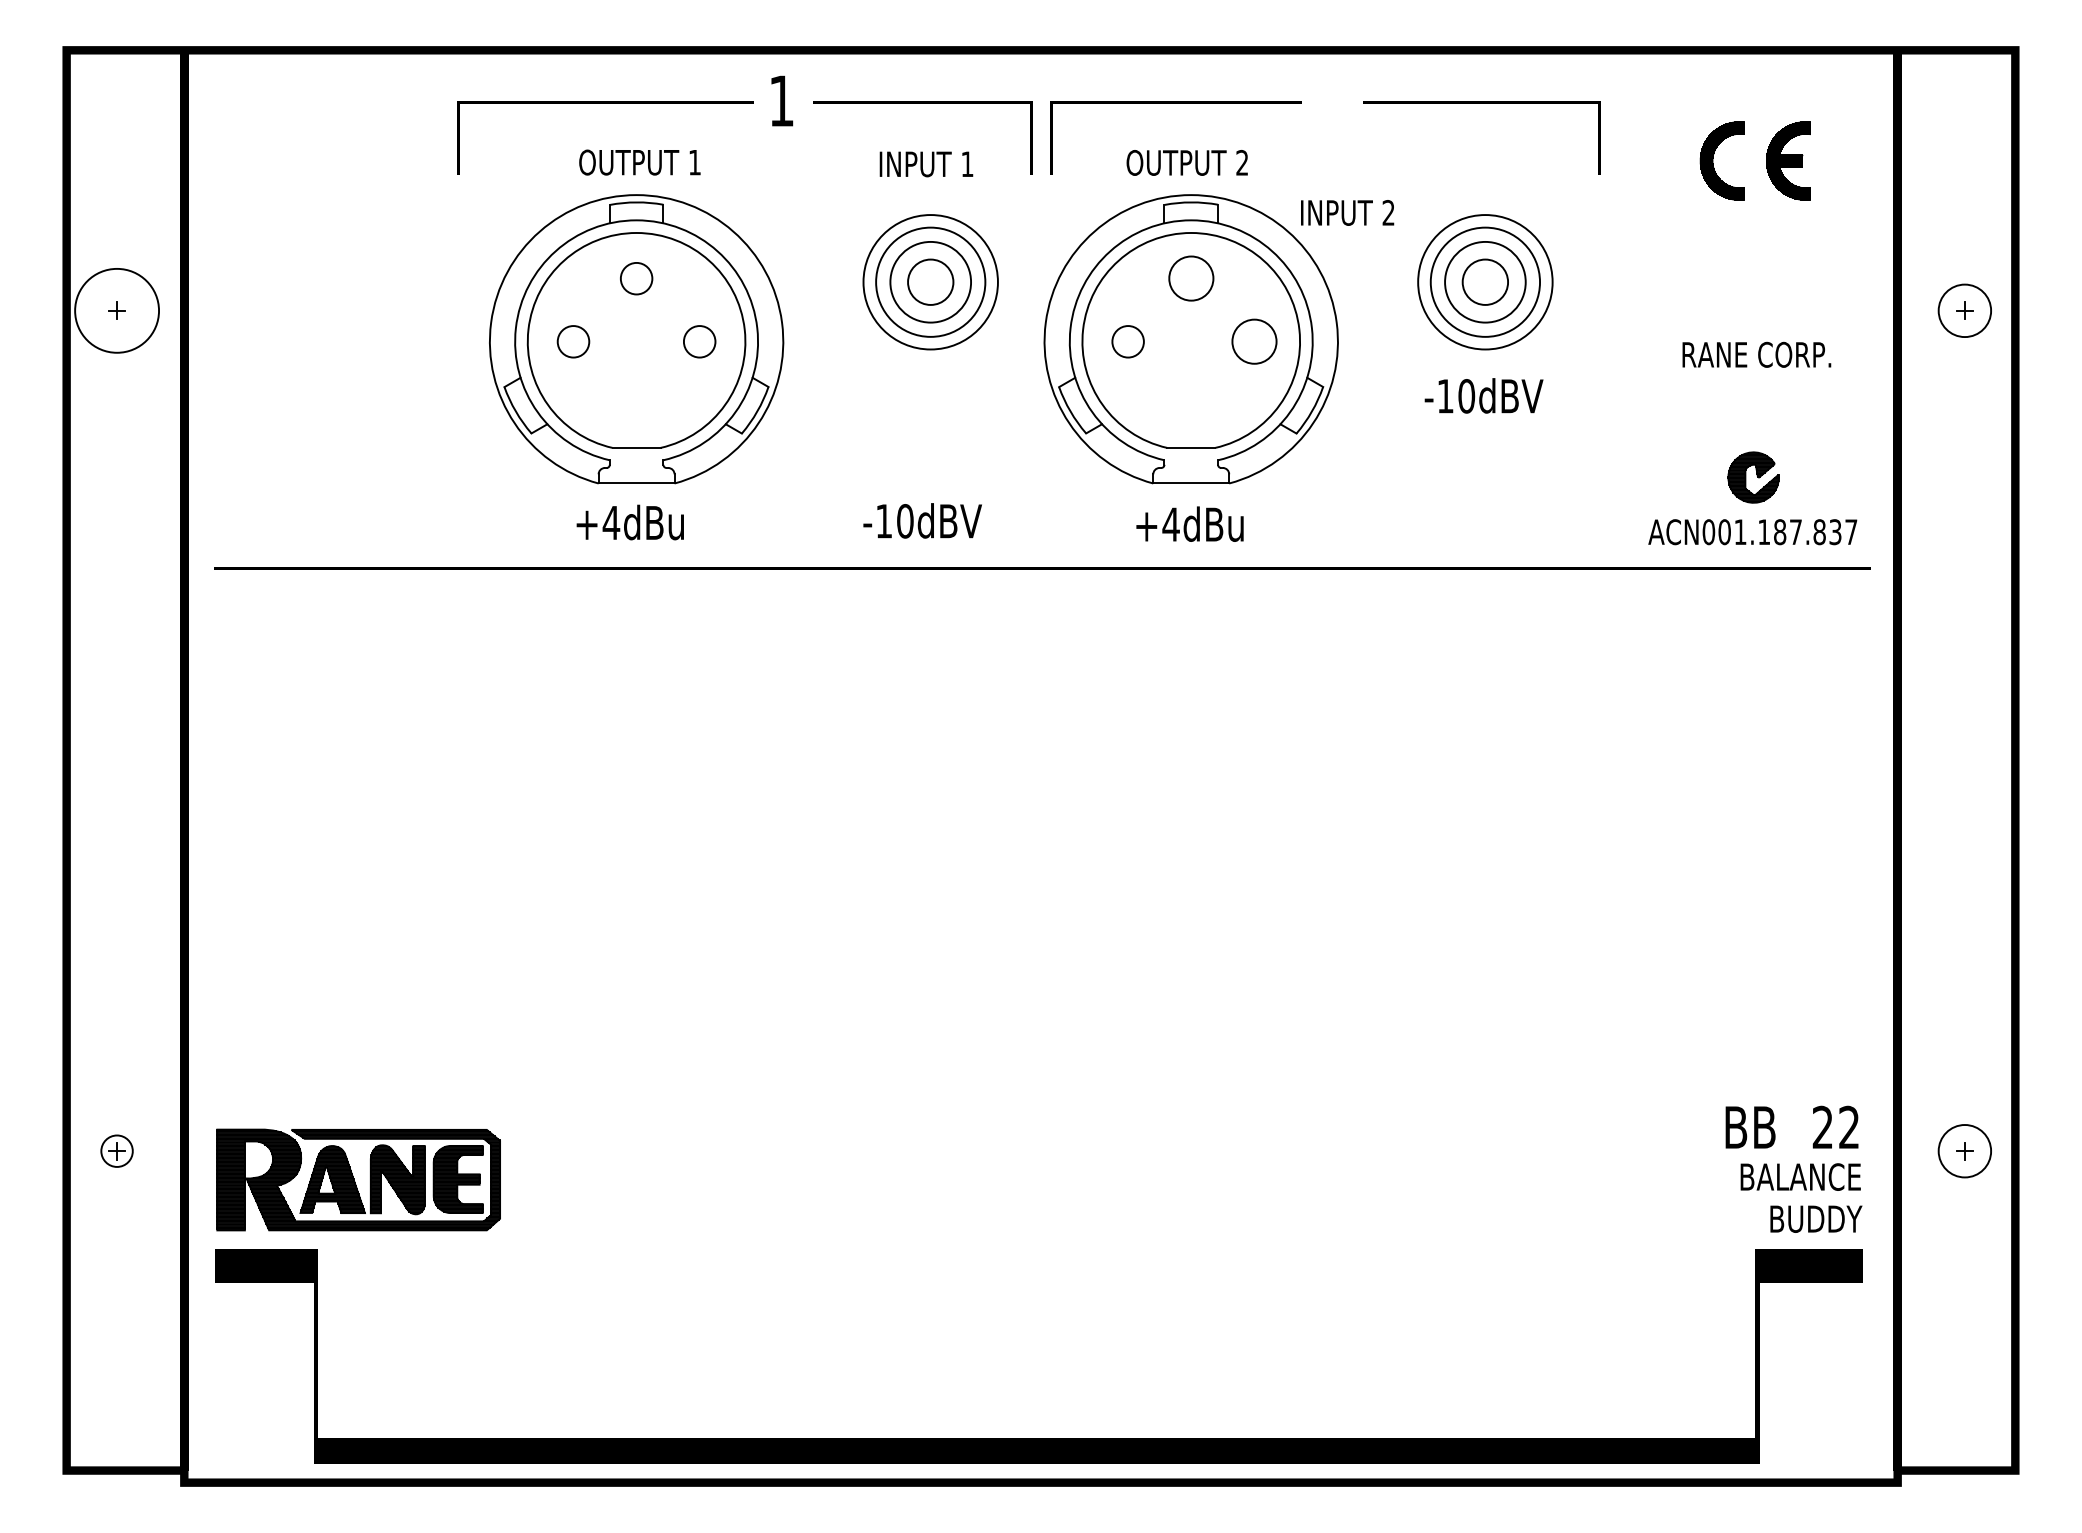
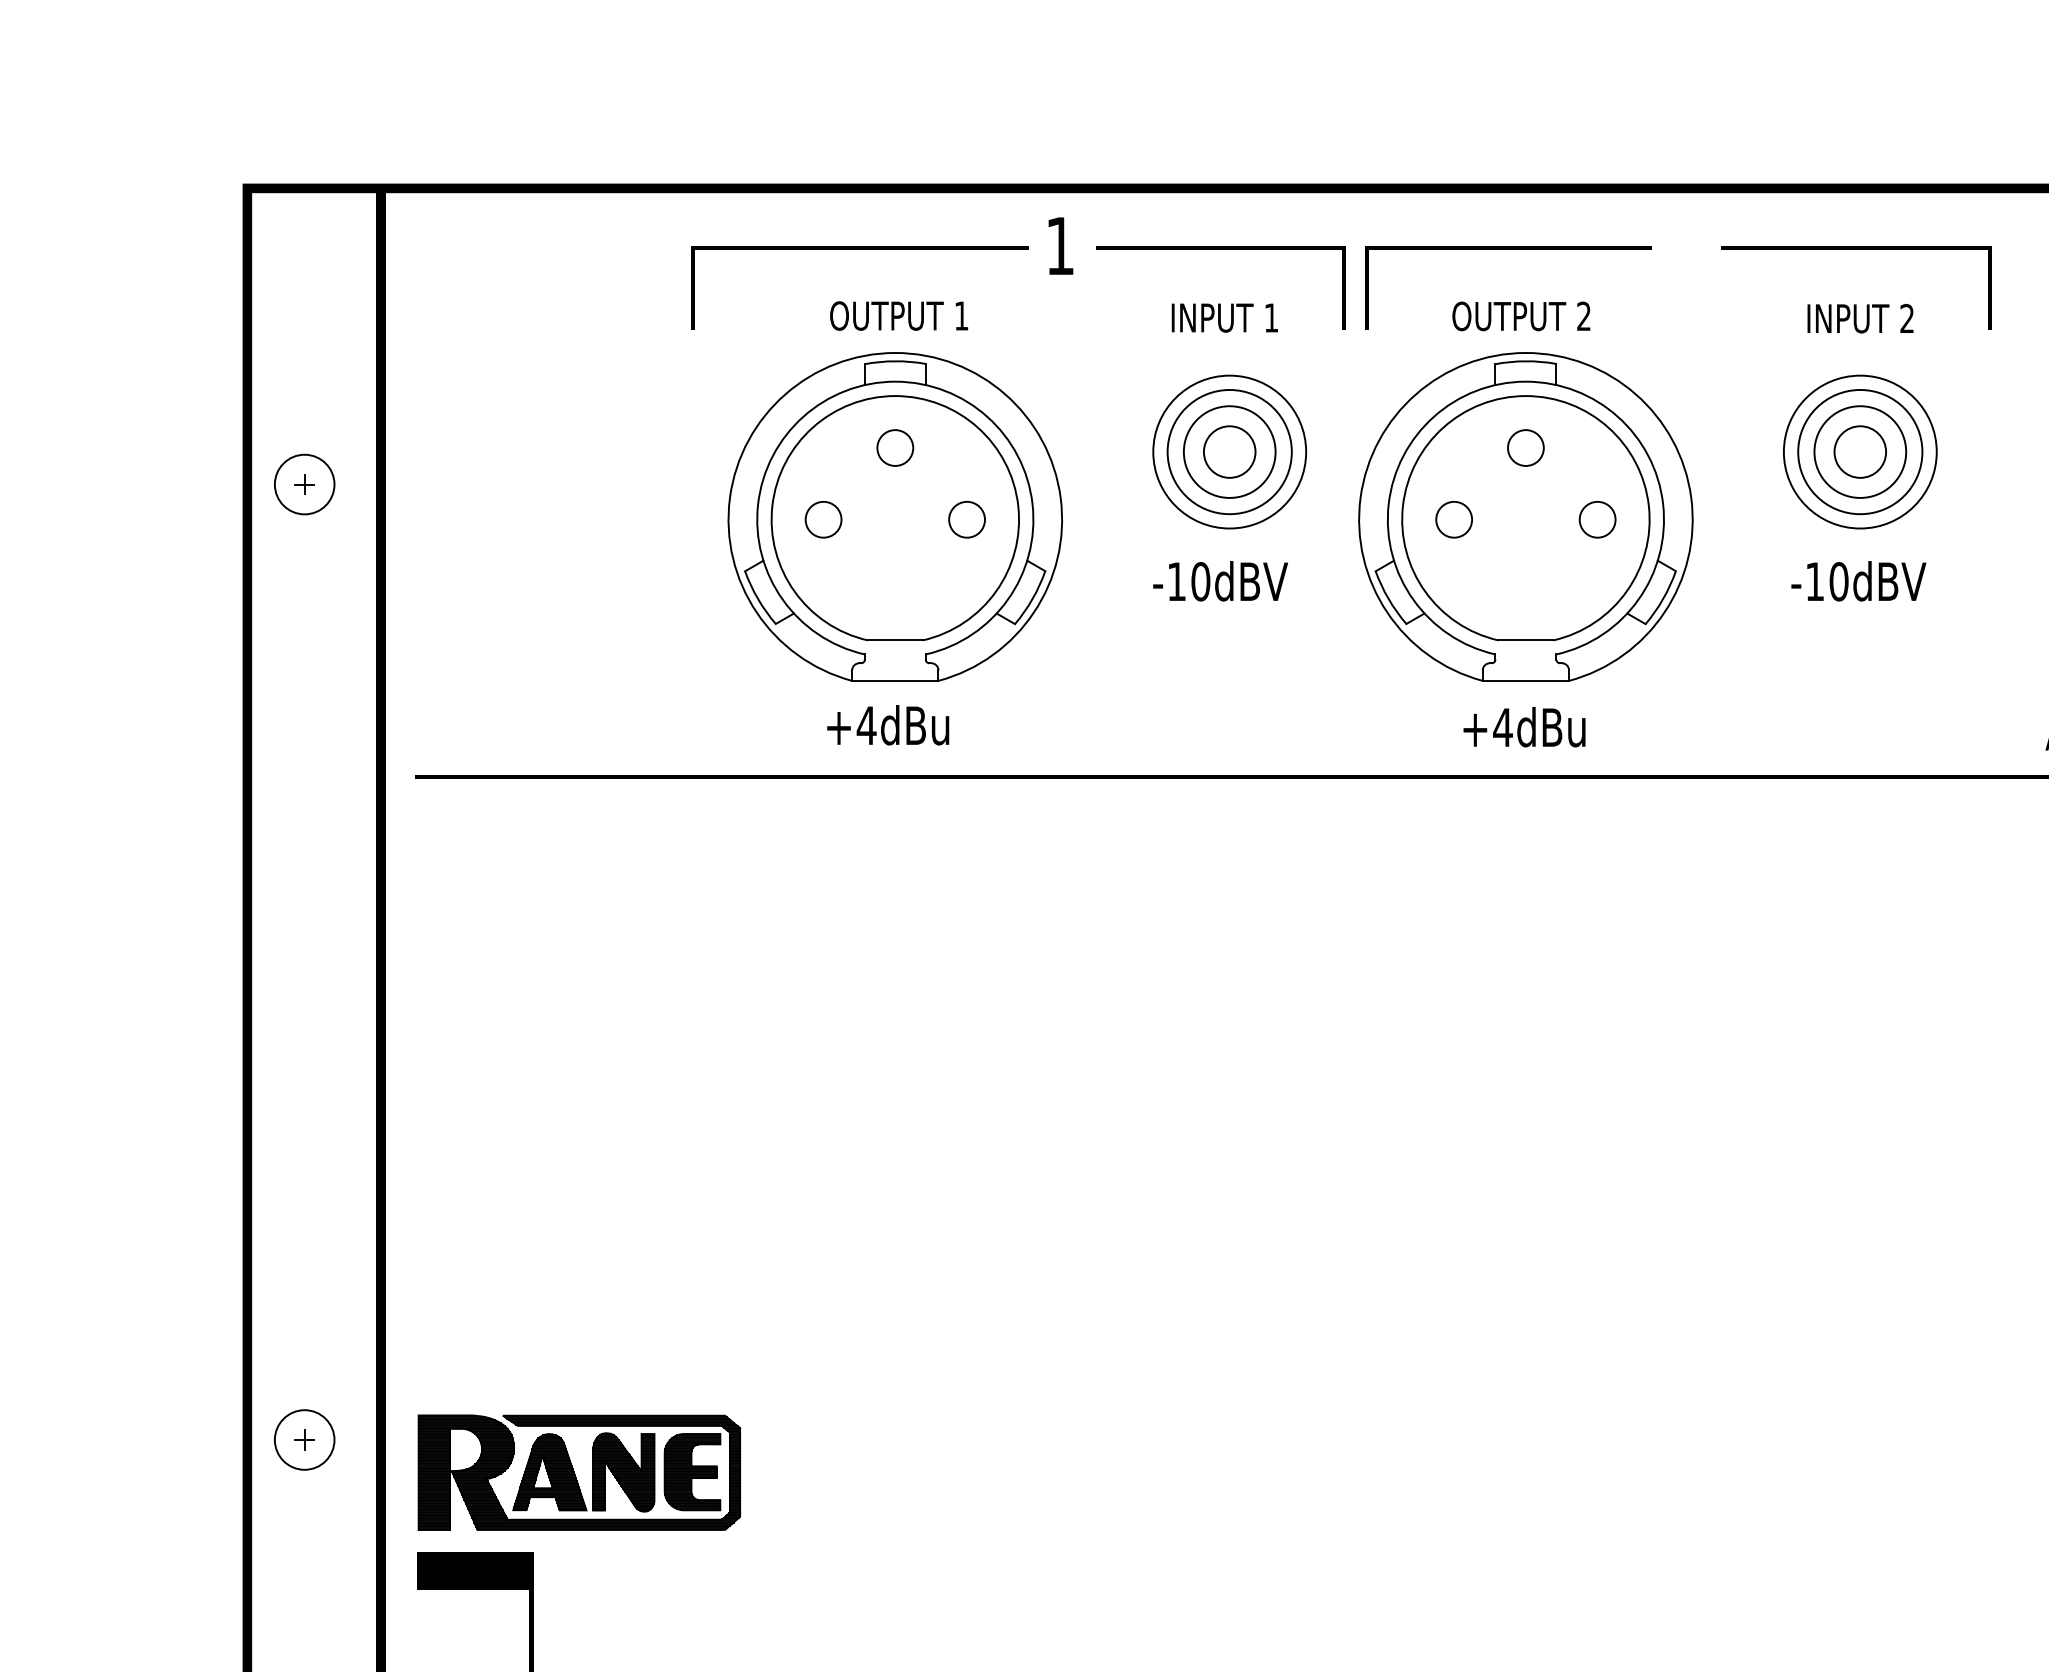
text: (1347, 212) -> (1860, 318), moved
circle: (1190, 278) -> (1525, 447), size x0.71
circle: (116, 310) -> (304, 484), size x0.62
circle: (1253, 341) -> (1596, 519), size x0.71
text: (922, 520) -> (1220, 580), moved
circle: (116, 1151) -> (304, 1440), size x1.67

